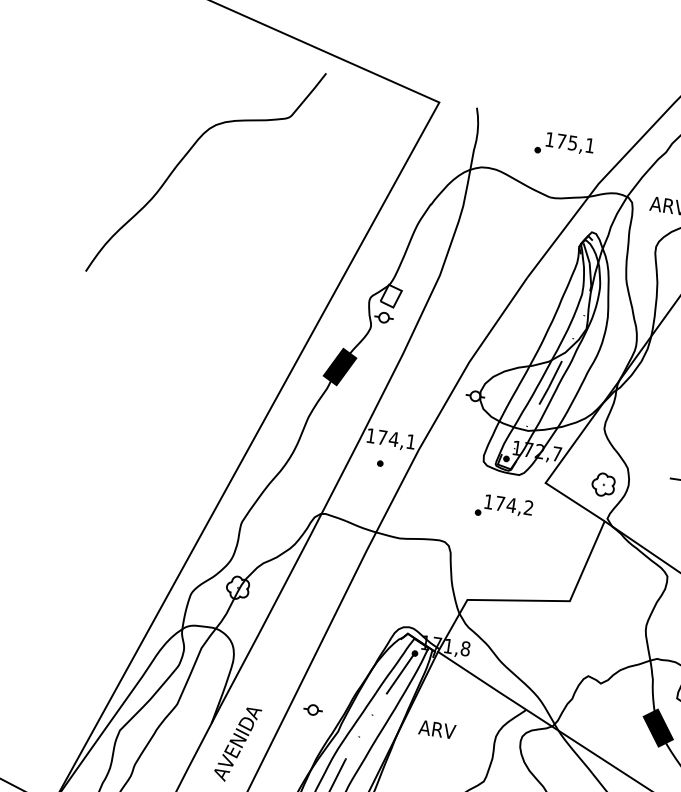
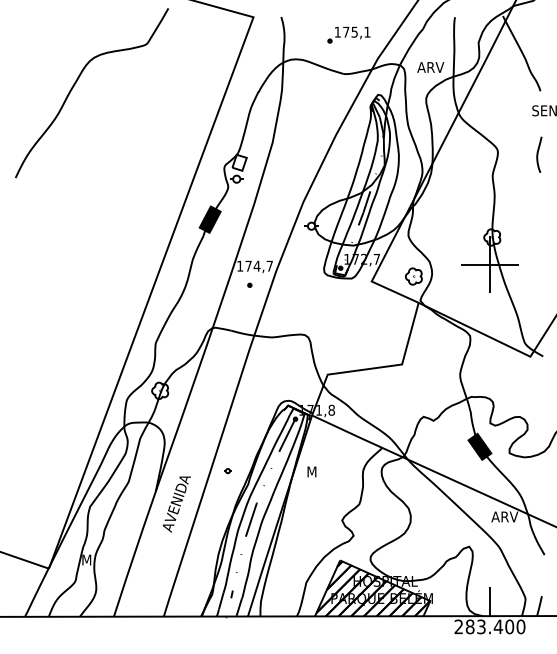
text: (410, 440) -> (269, 265), 174,1 -> 174,7
part: (504, 507) -> (344, 303), removed
part: (312, 709) -> (227, 470), size x0.6
text: (436, 728) -> (319, 471), ARV -> M

